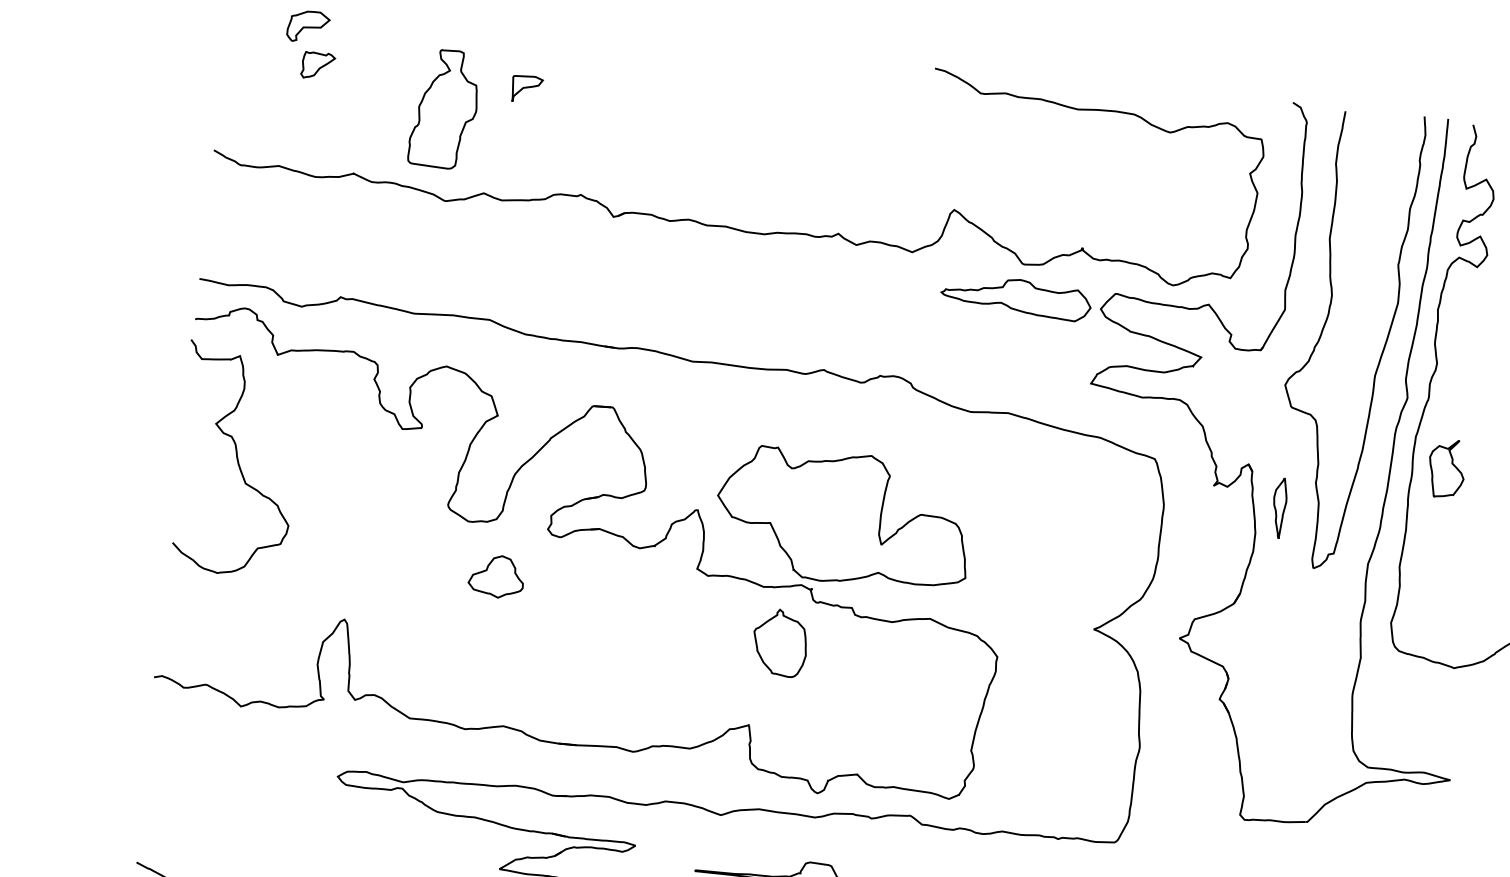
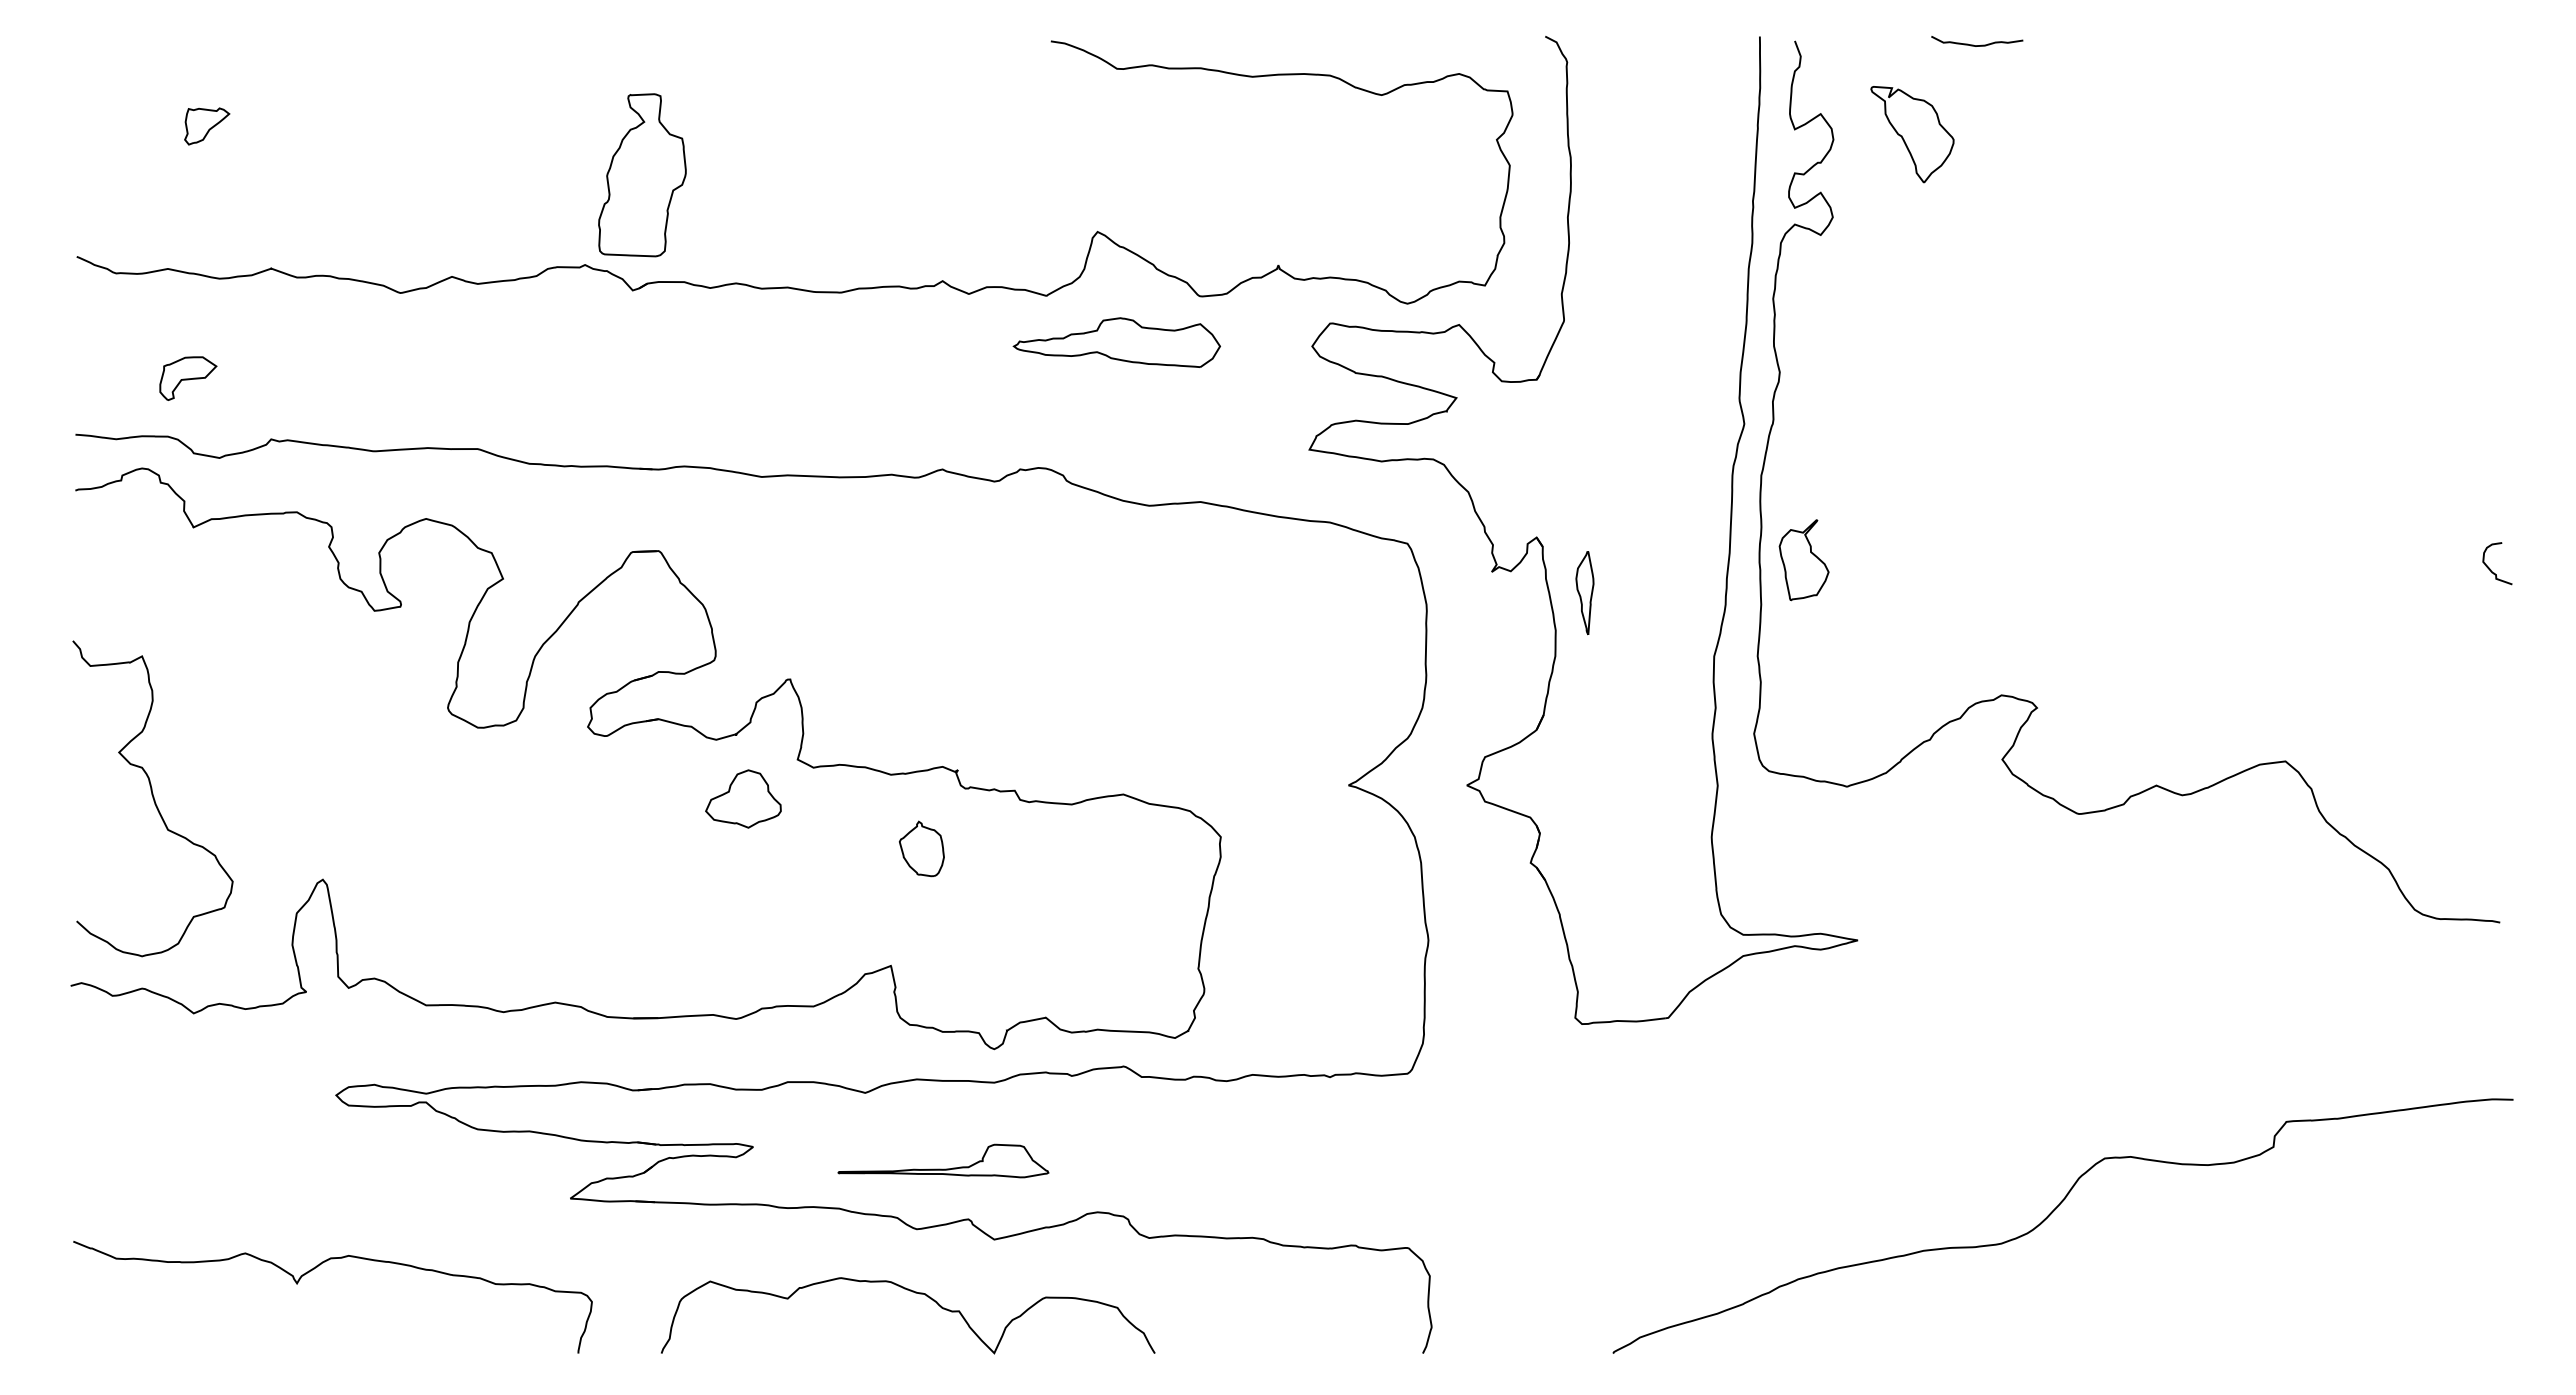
part: (308, 26) -> (188, 378), moved
part: (526, 89) -> (495, 128), removed
part: (444, 109) -> (642, 175), moved
part: (1015, 297) -> (1116, 342), moved
part: (1323, 331) -> (1619, 344), removed
curve: (236, 459) -> (152, 798), moved
part: (1446, 469) -> (1803, 560), moved
part: (843, 518) -> (990, 669), removed
part: (496, 576) -> (743, 798), moved
part: (780, 642) -> (921, 848), size x0.6

